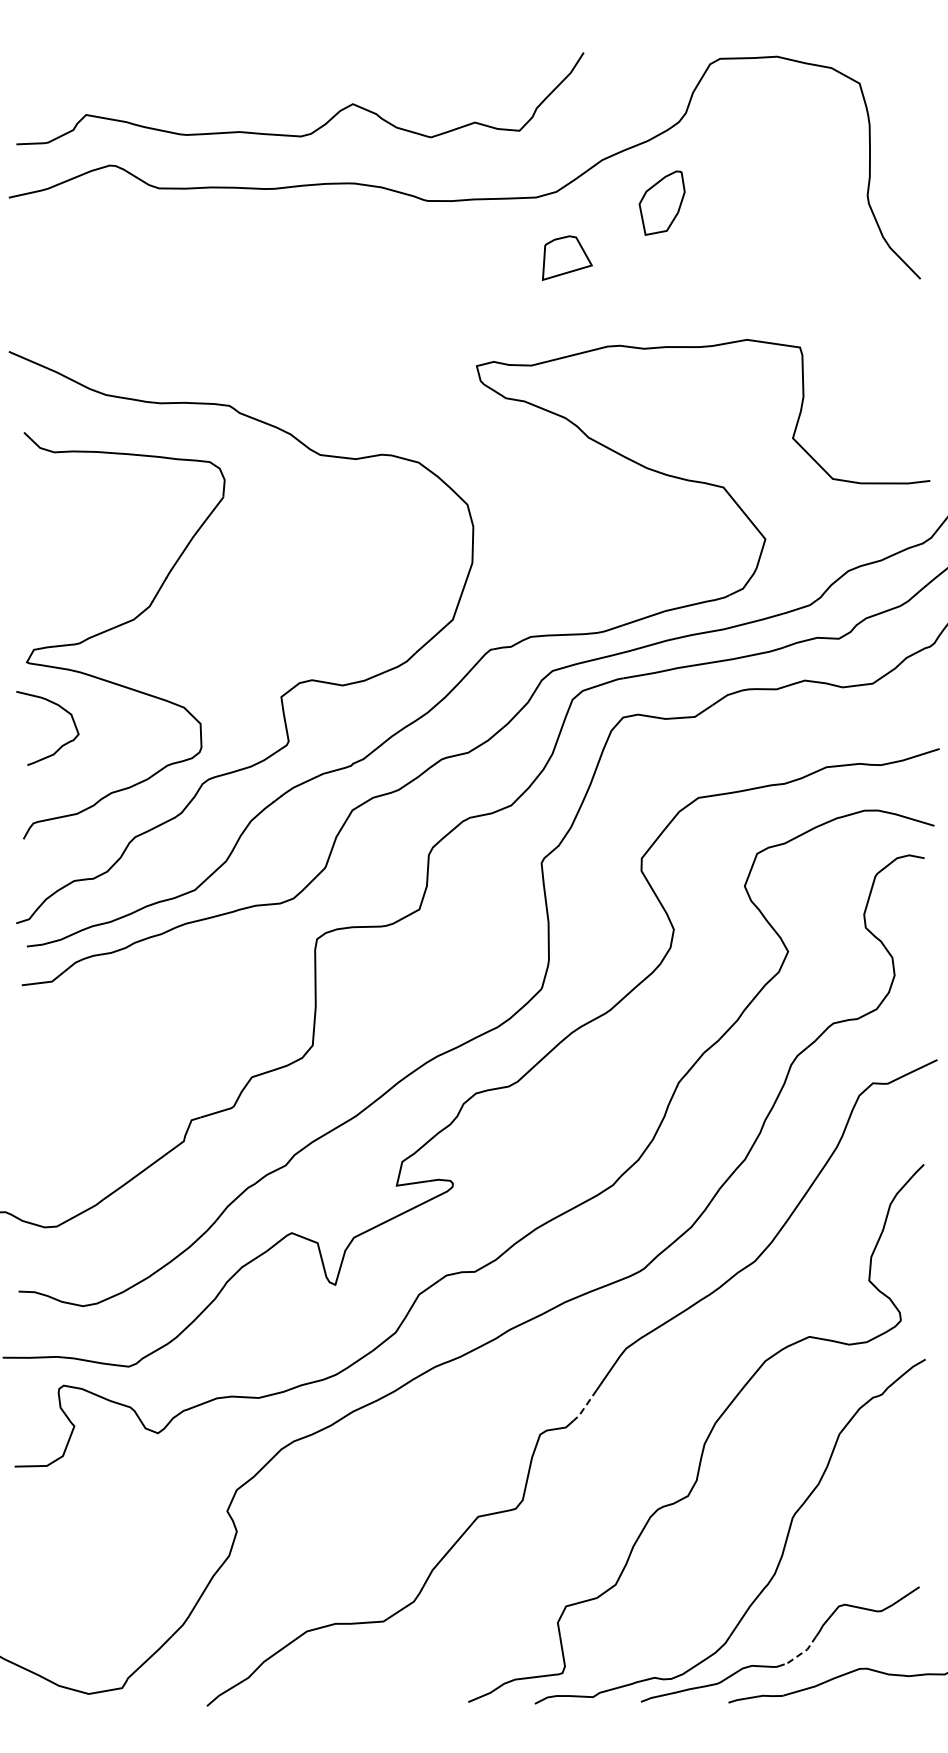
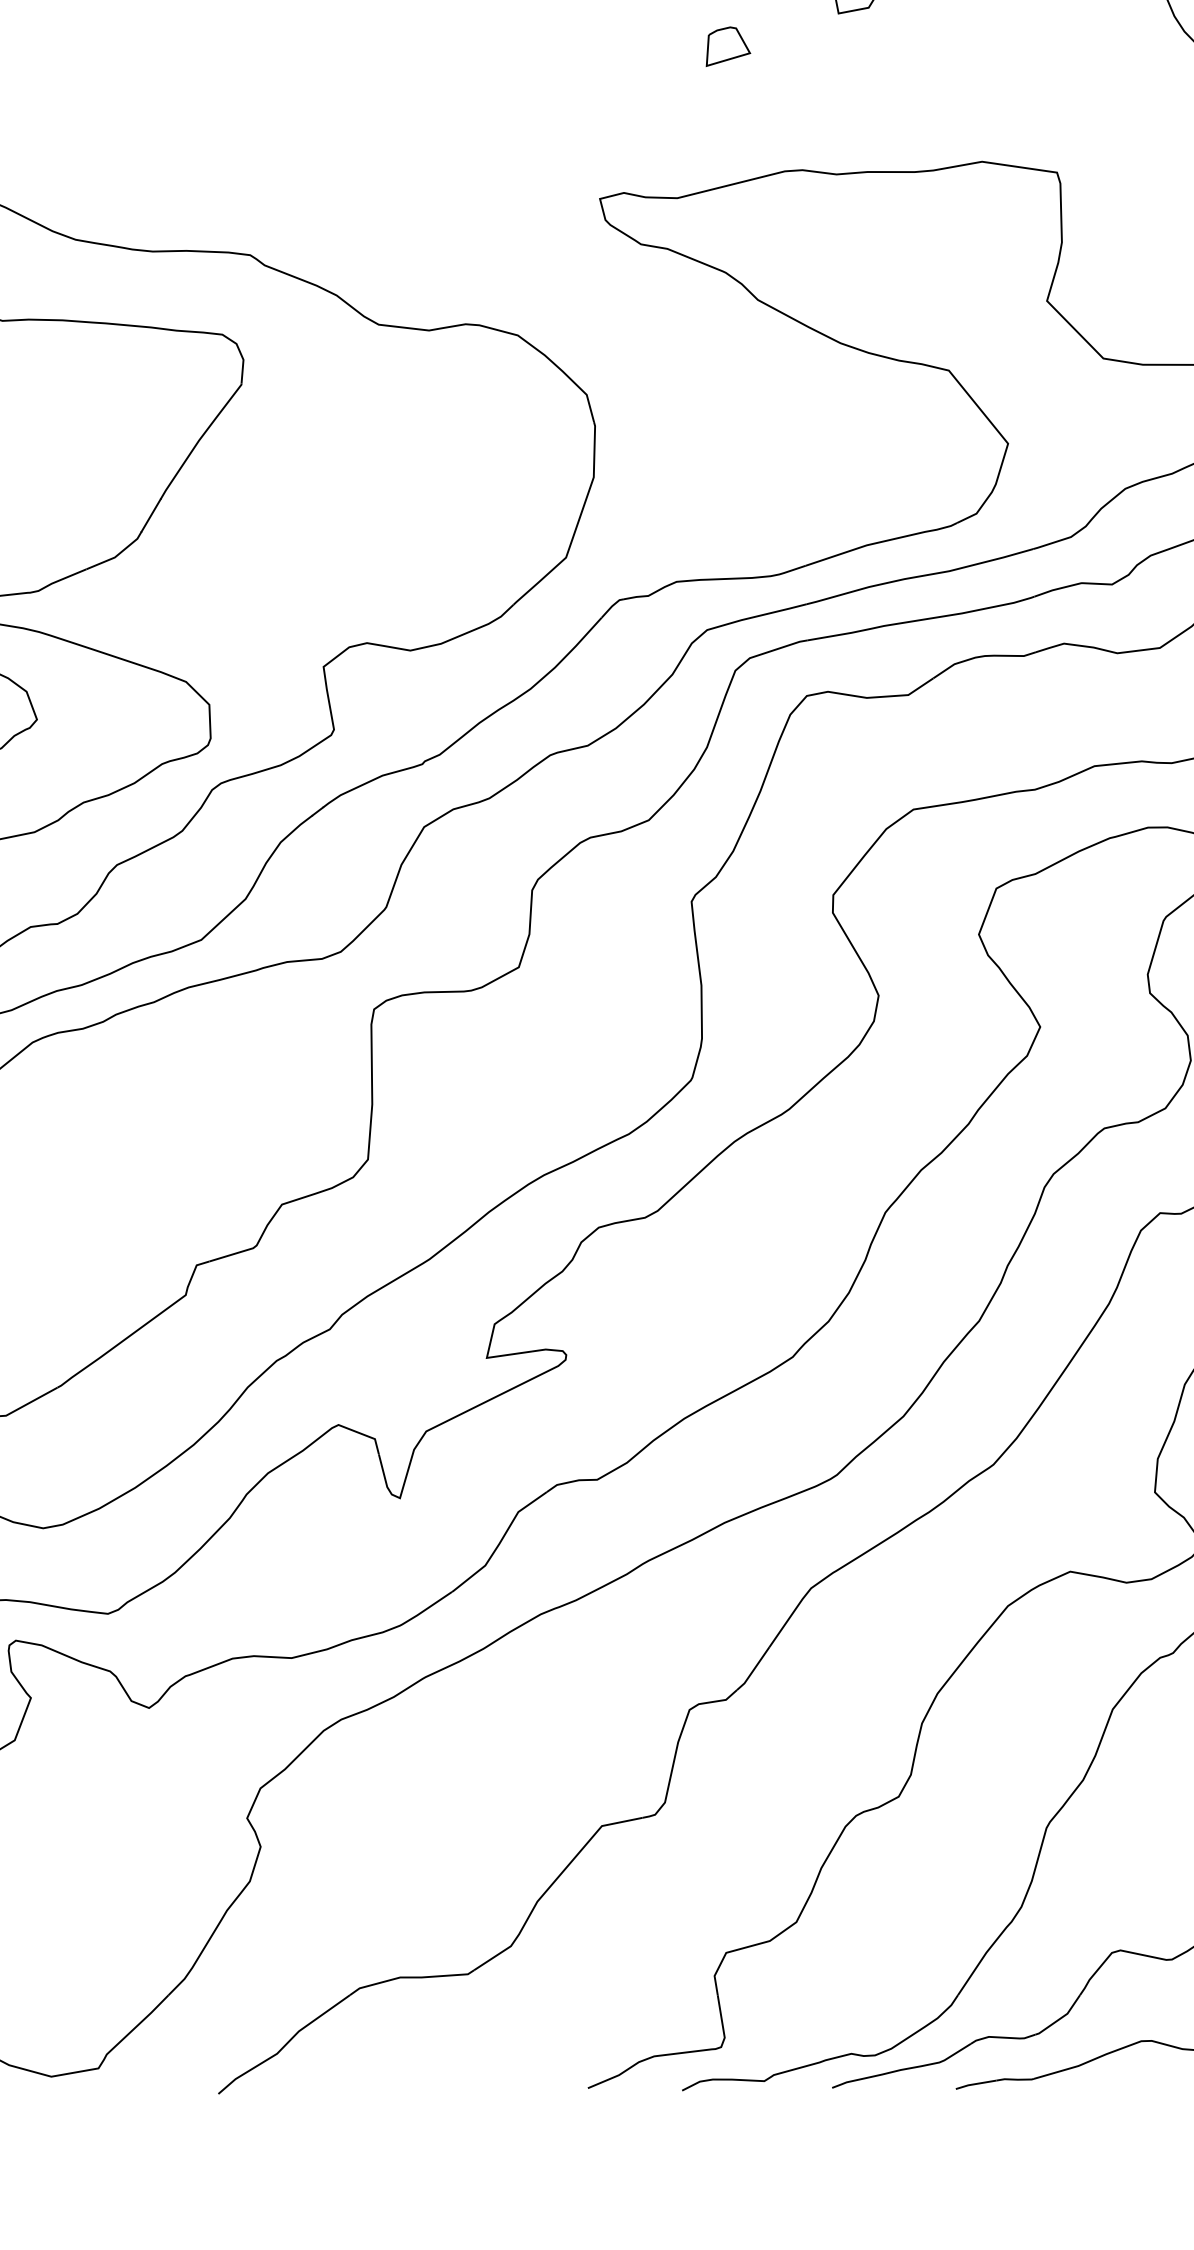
part: (567, 258) -> (728, 46), size x0.62
line: (585, 1406) -> (753, 1670), dashed -> solid
line: (802, 1652) -> (1060, 2018), dashed -> solid

